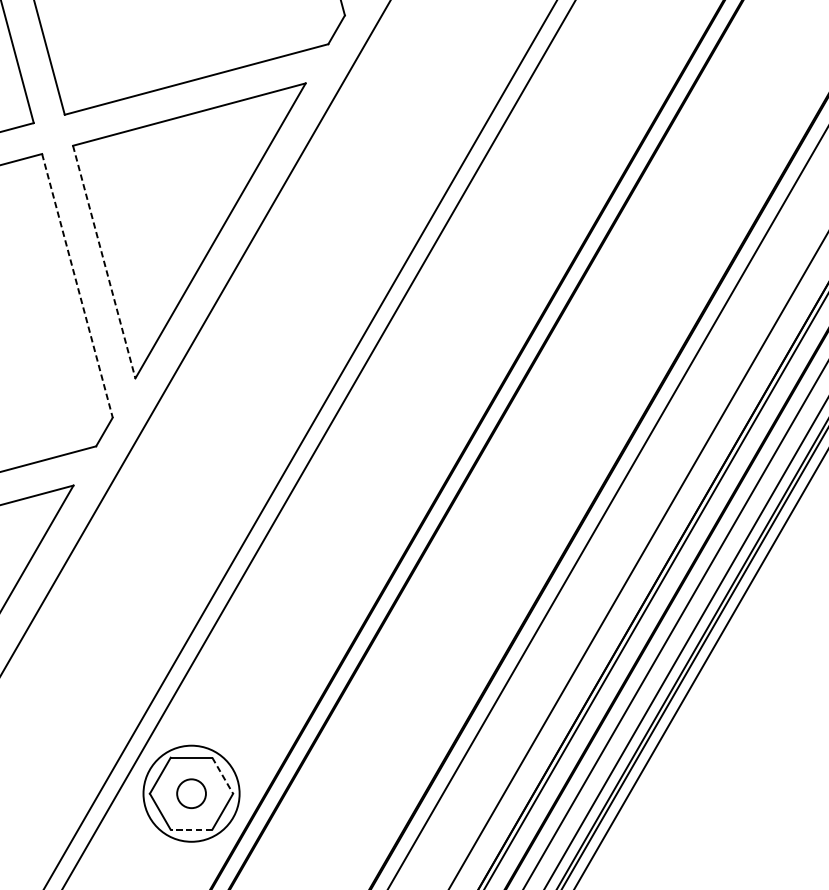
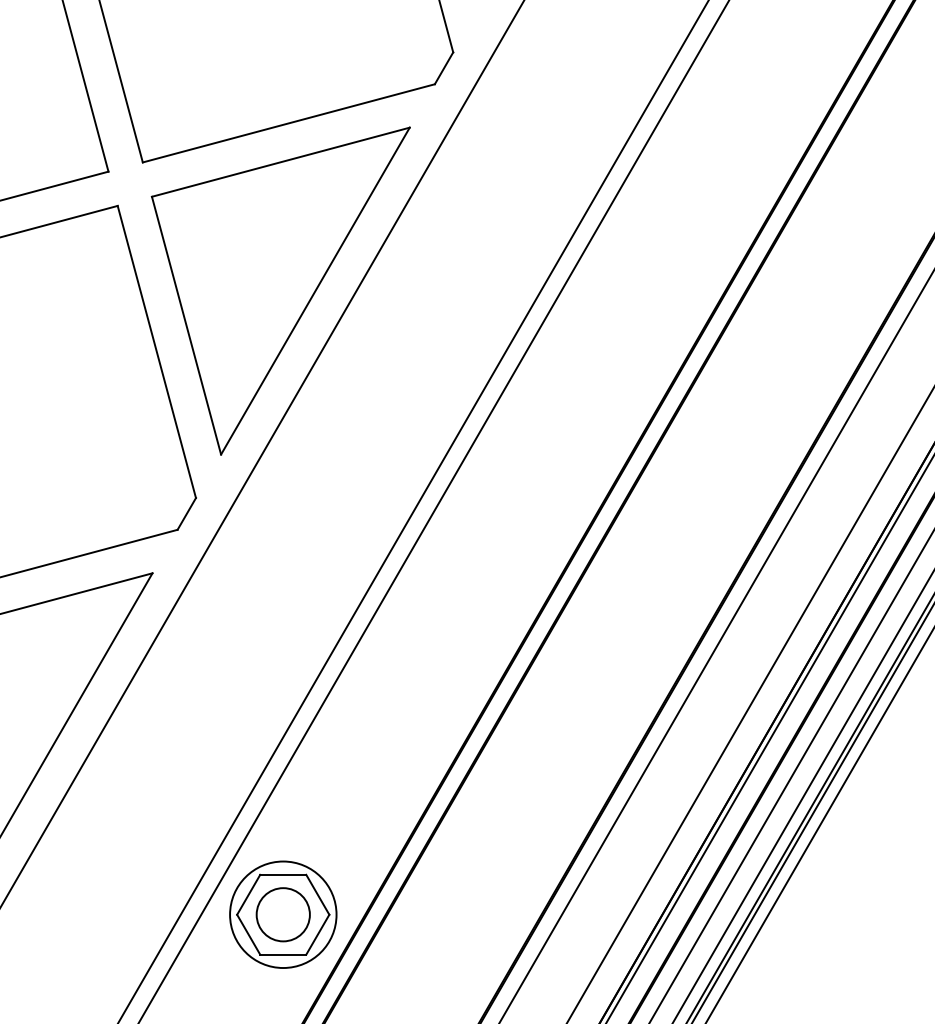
line: (104, 262) -> (186, 326), dashed -> solid
line: (77, 286) -> (156, 352), dashed -> solid
line: (223, 776) -> (318, 895), dashed -> solid
circle: (190, 793) -> (282, 914), size x1.67
line: (190, 829) -> (282, 954), dashed -> solid

